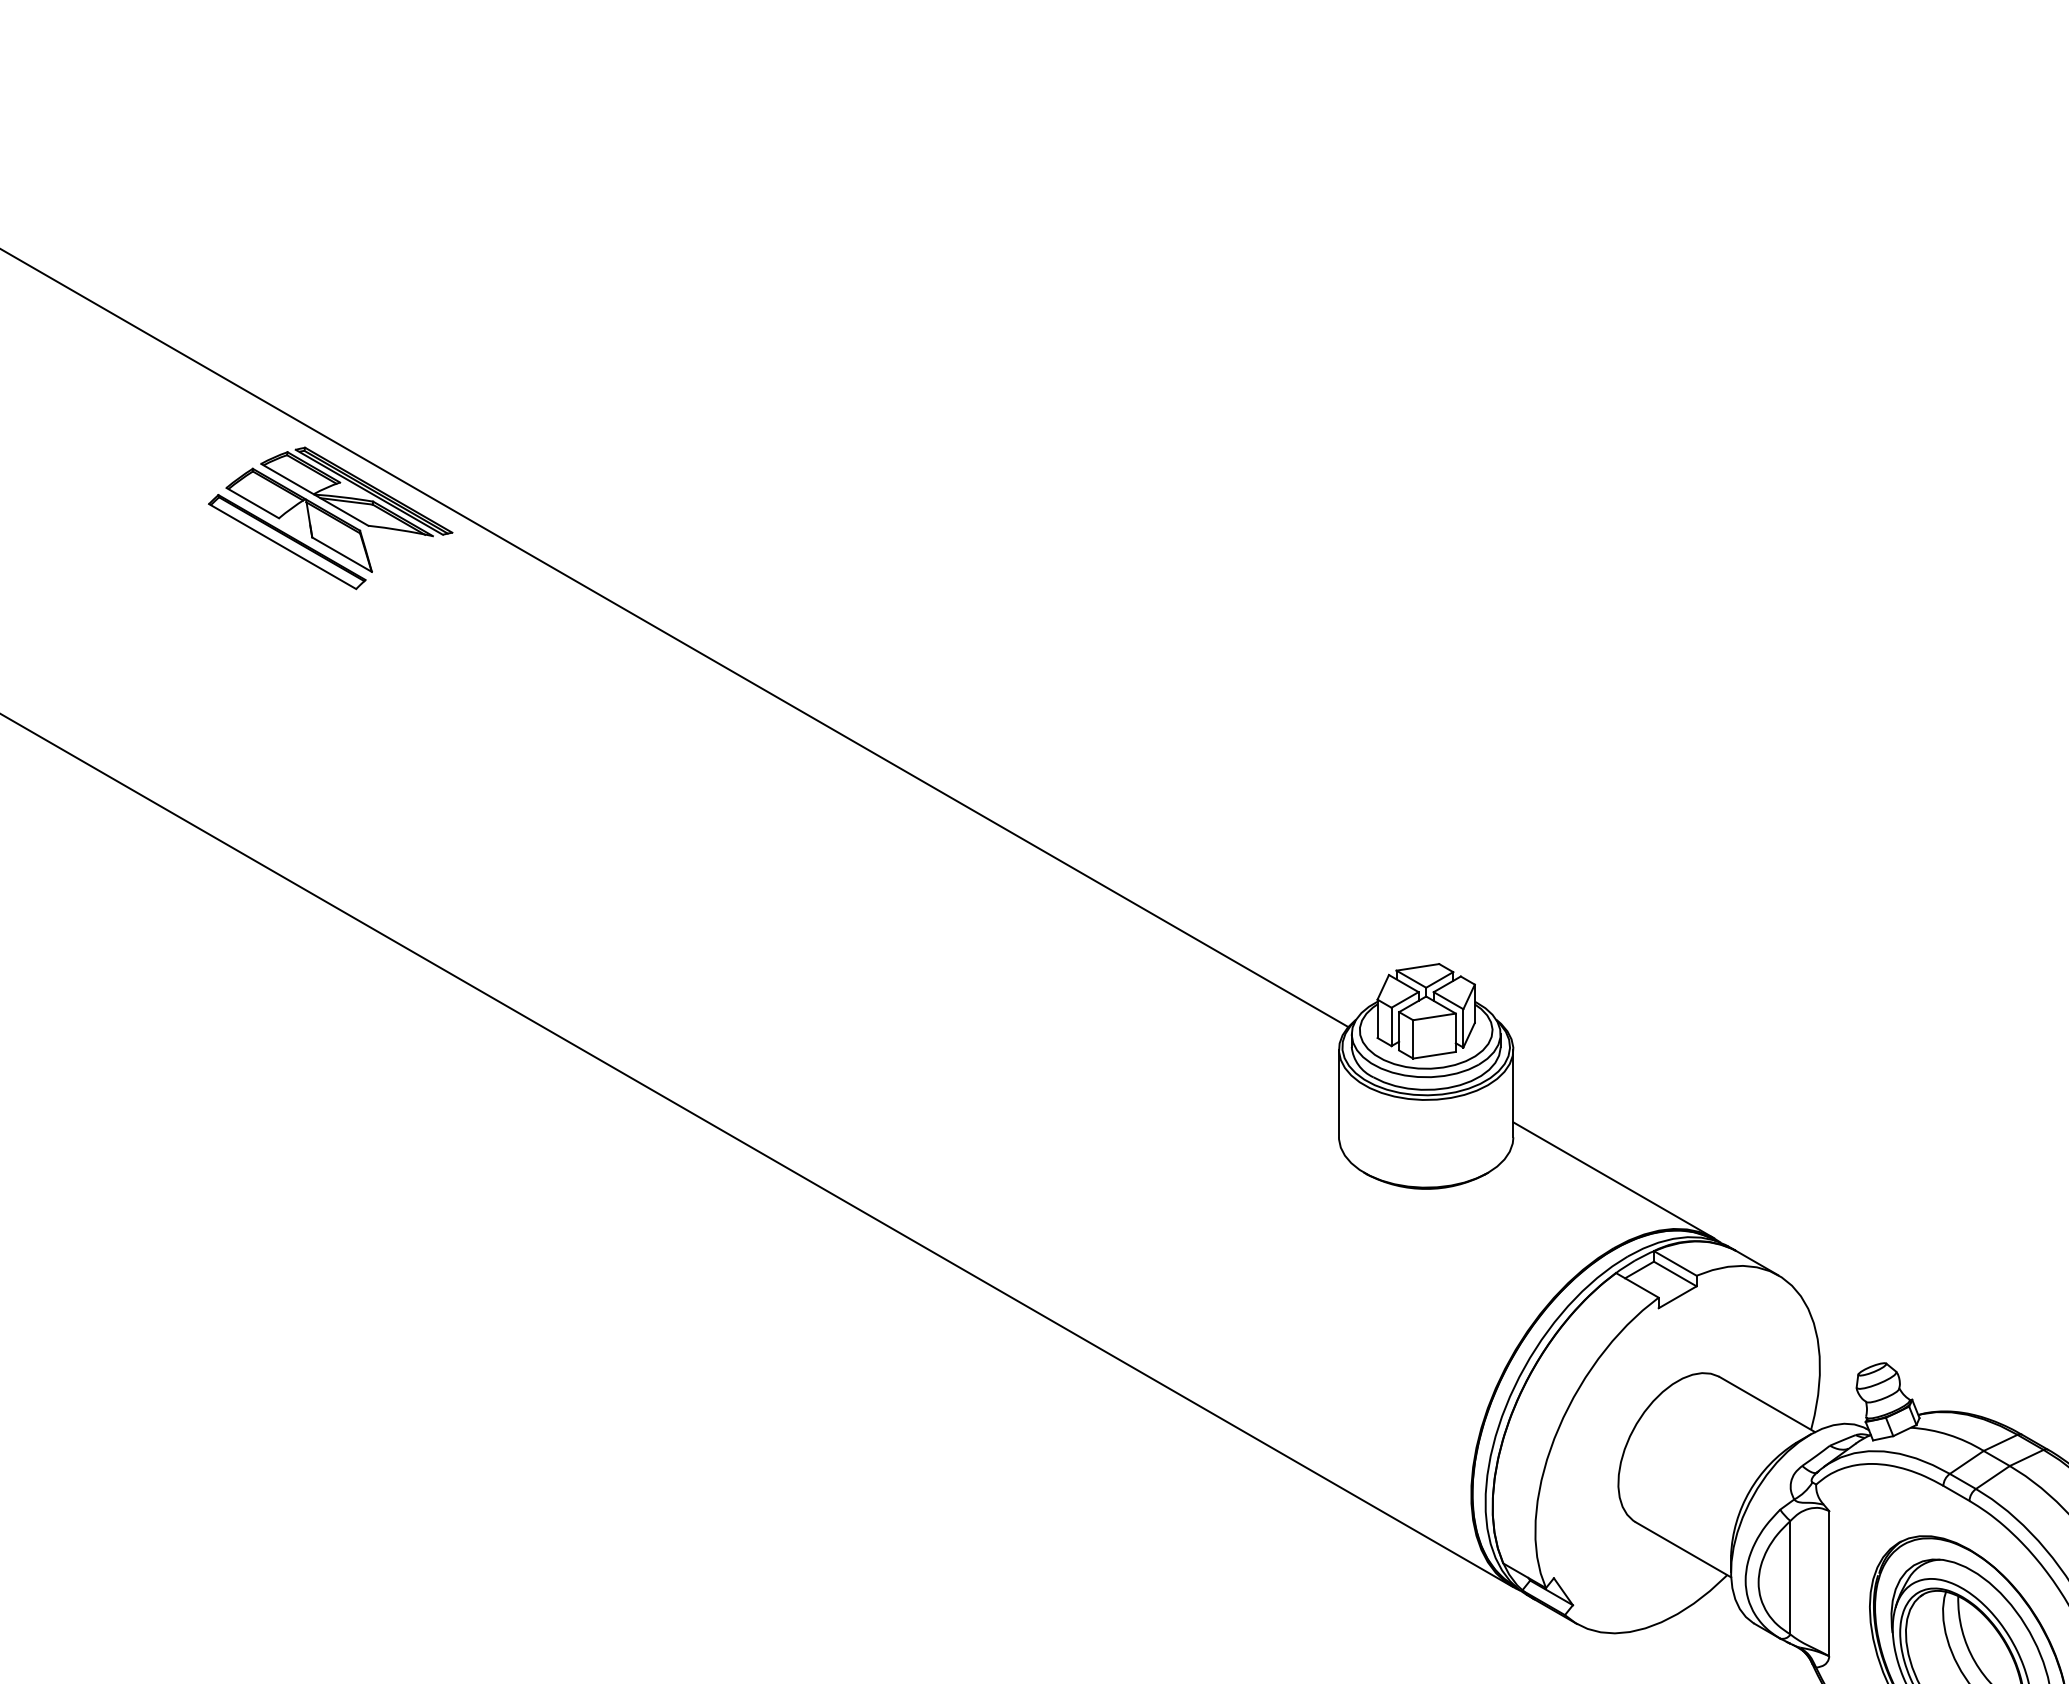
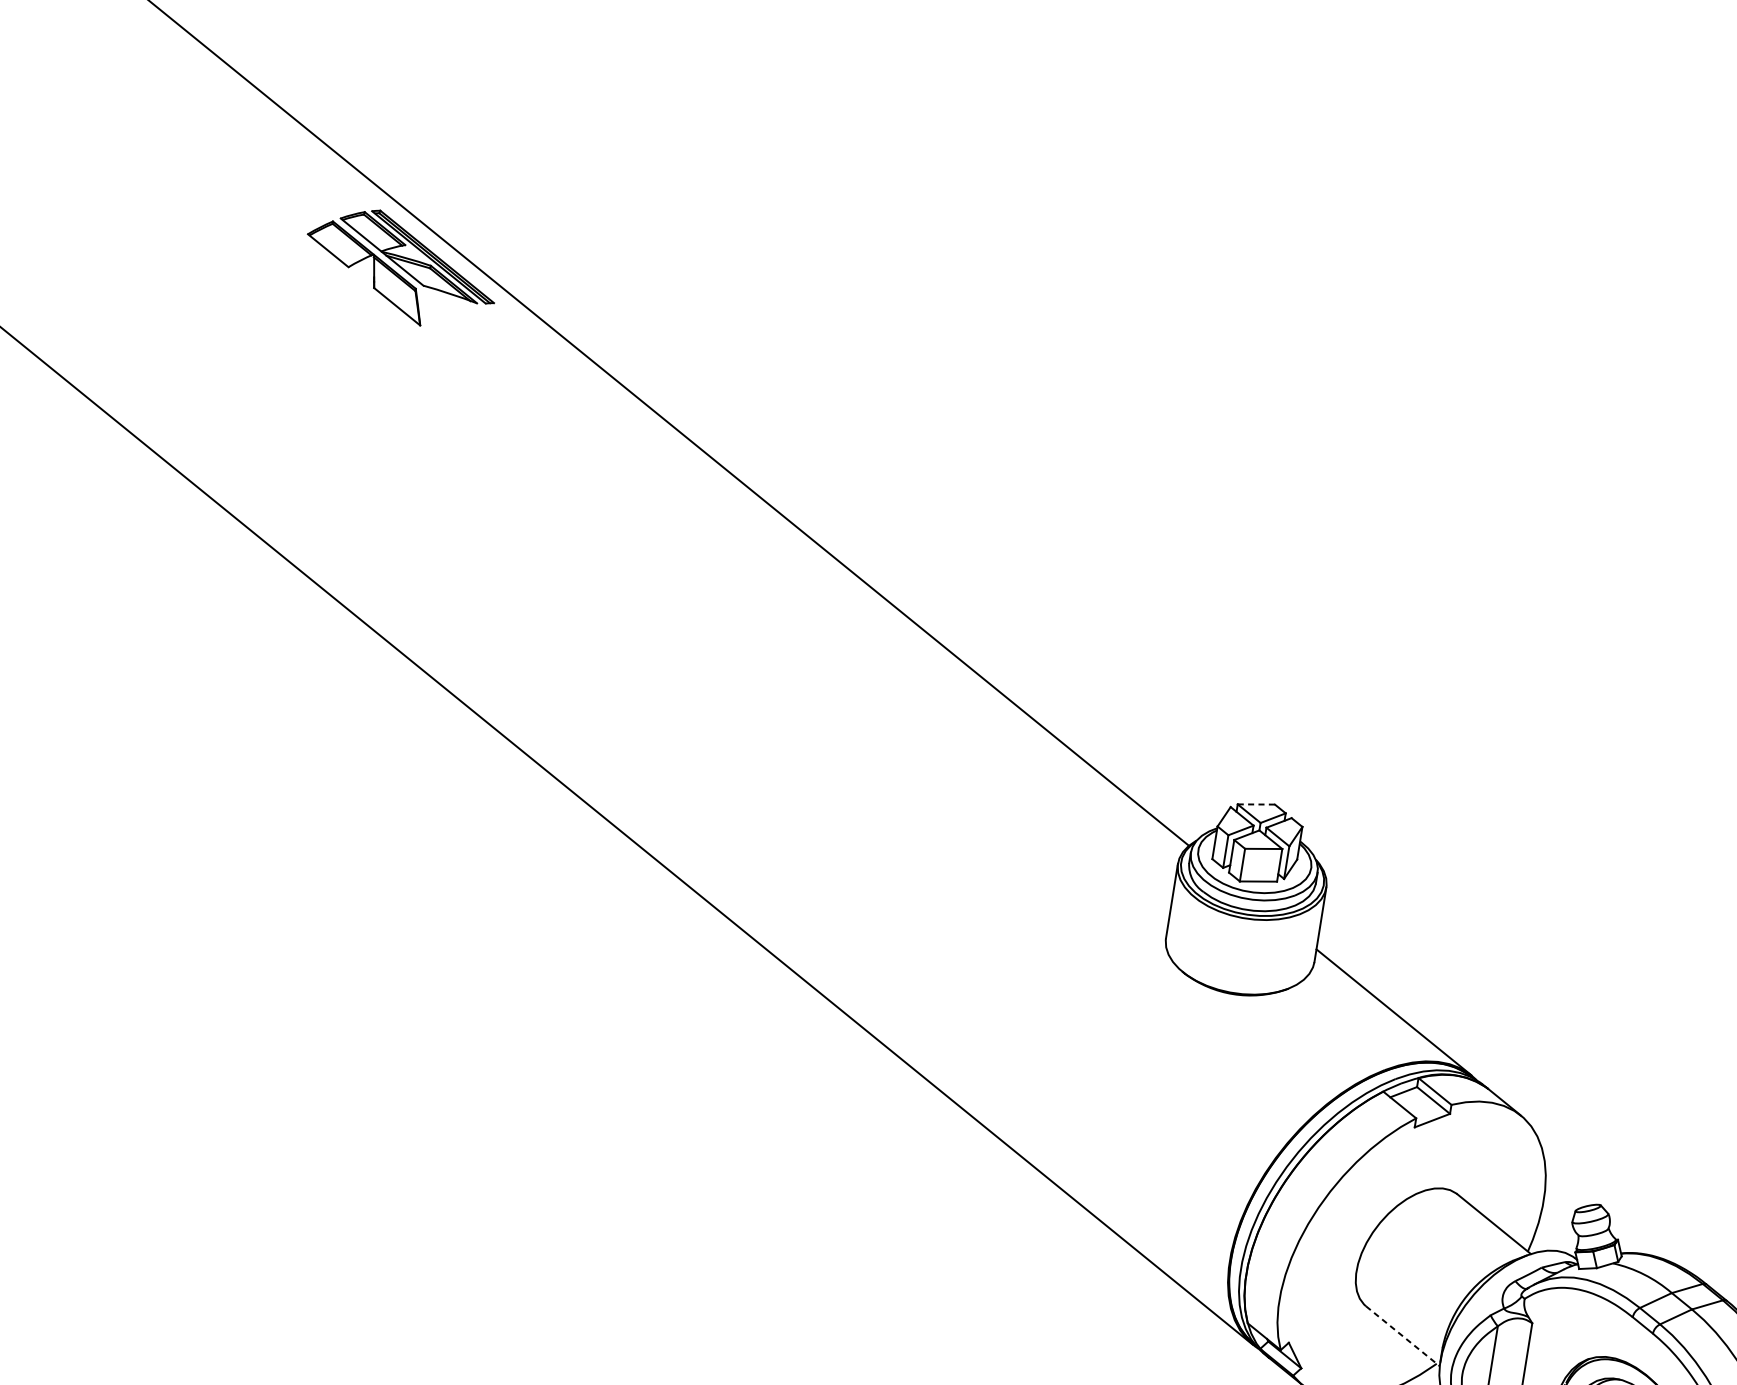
part: (287, 542) -> (352, 288), removed
line: (1417, 967) -> (1255, 804), solid -> dashed
line: (1683, 1550) -> (1402, 1336), solid -> dashed

